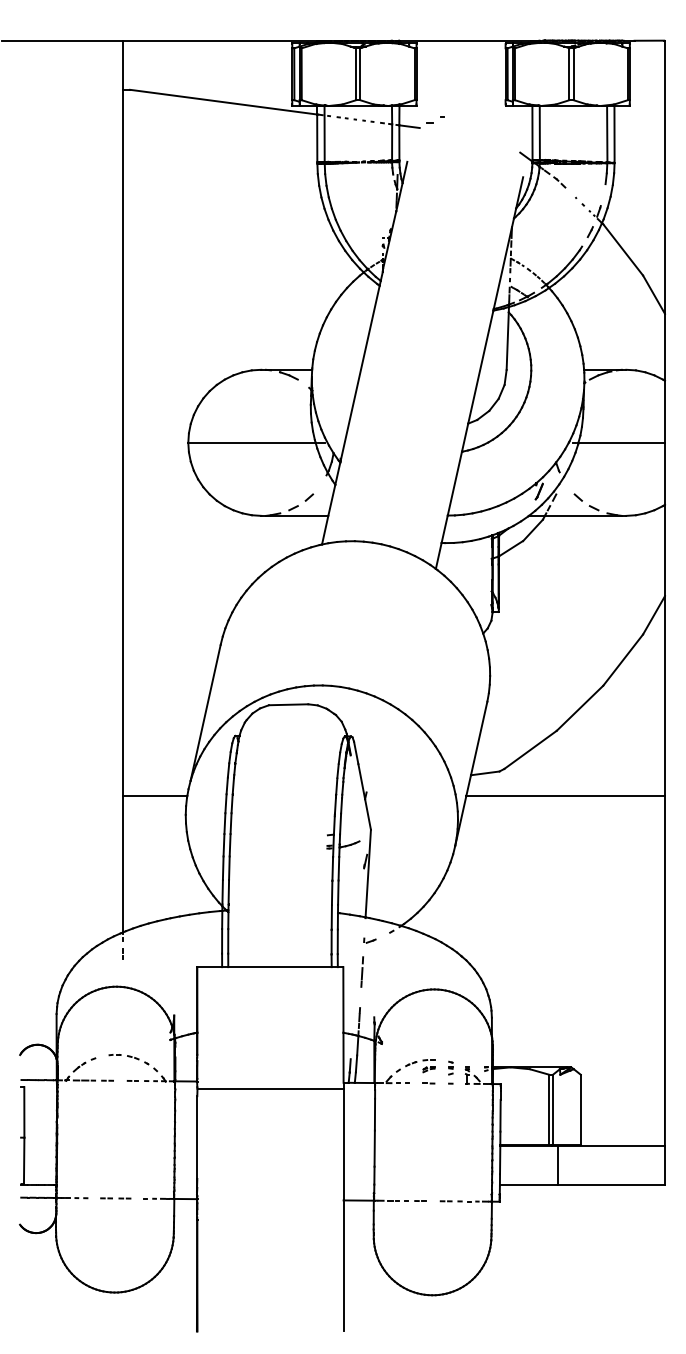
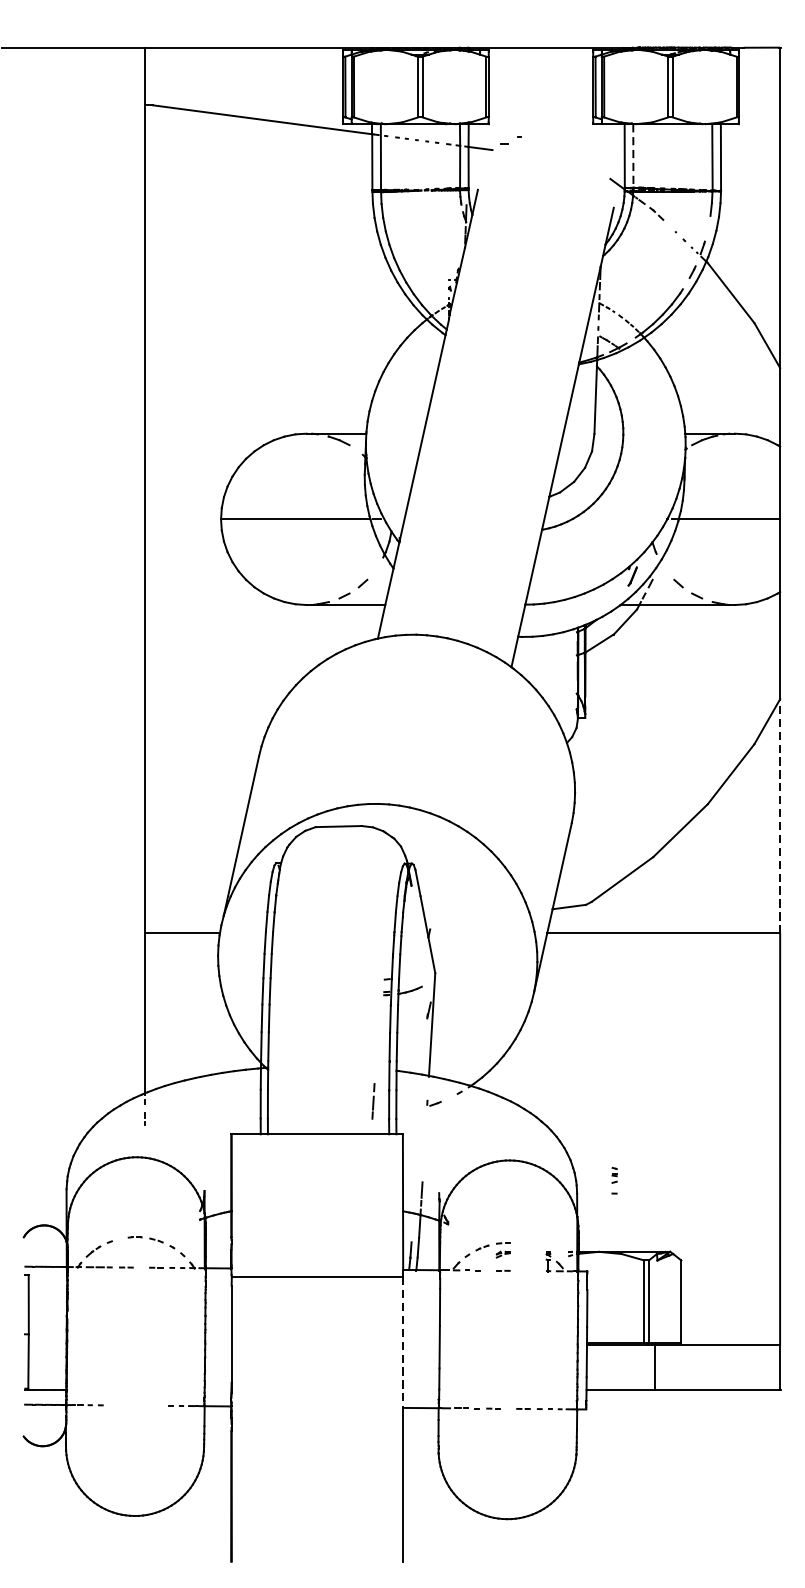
line: (539, 133) -> (632, 156), solid -> dashed
line: (664, 696) -> (779, 816), solid -> dashed
line: (361, 971) -> (372, 1100), moved
part: (450, 1072) -> (614, 1180), moved
line: (343, 1144) -> (403, 1342), solid -> dashed
line: (112, 1198) -> (132, 1405), removed

